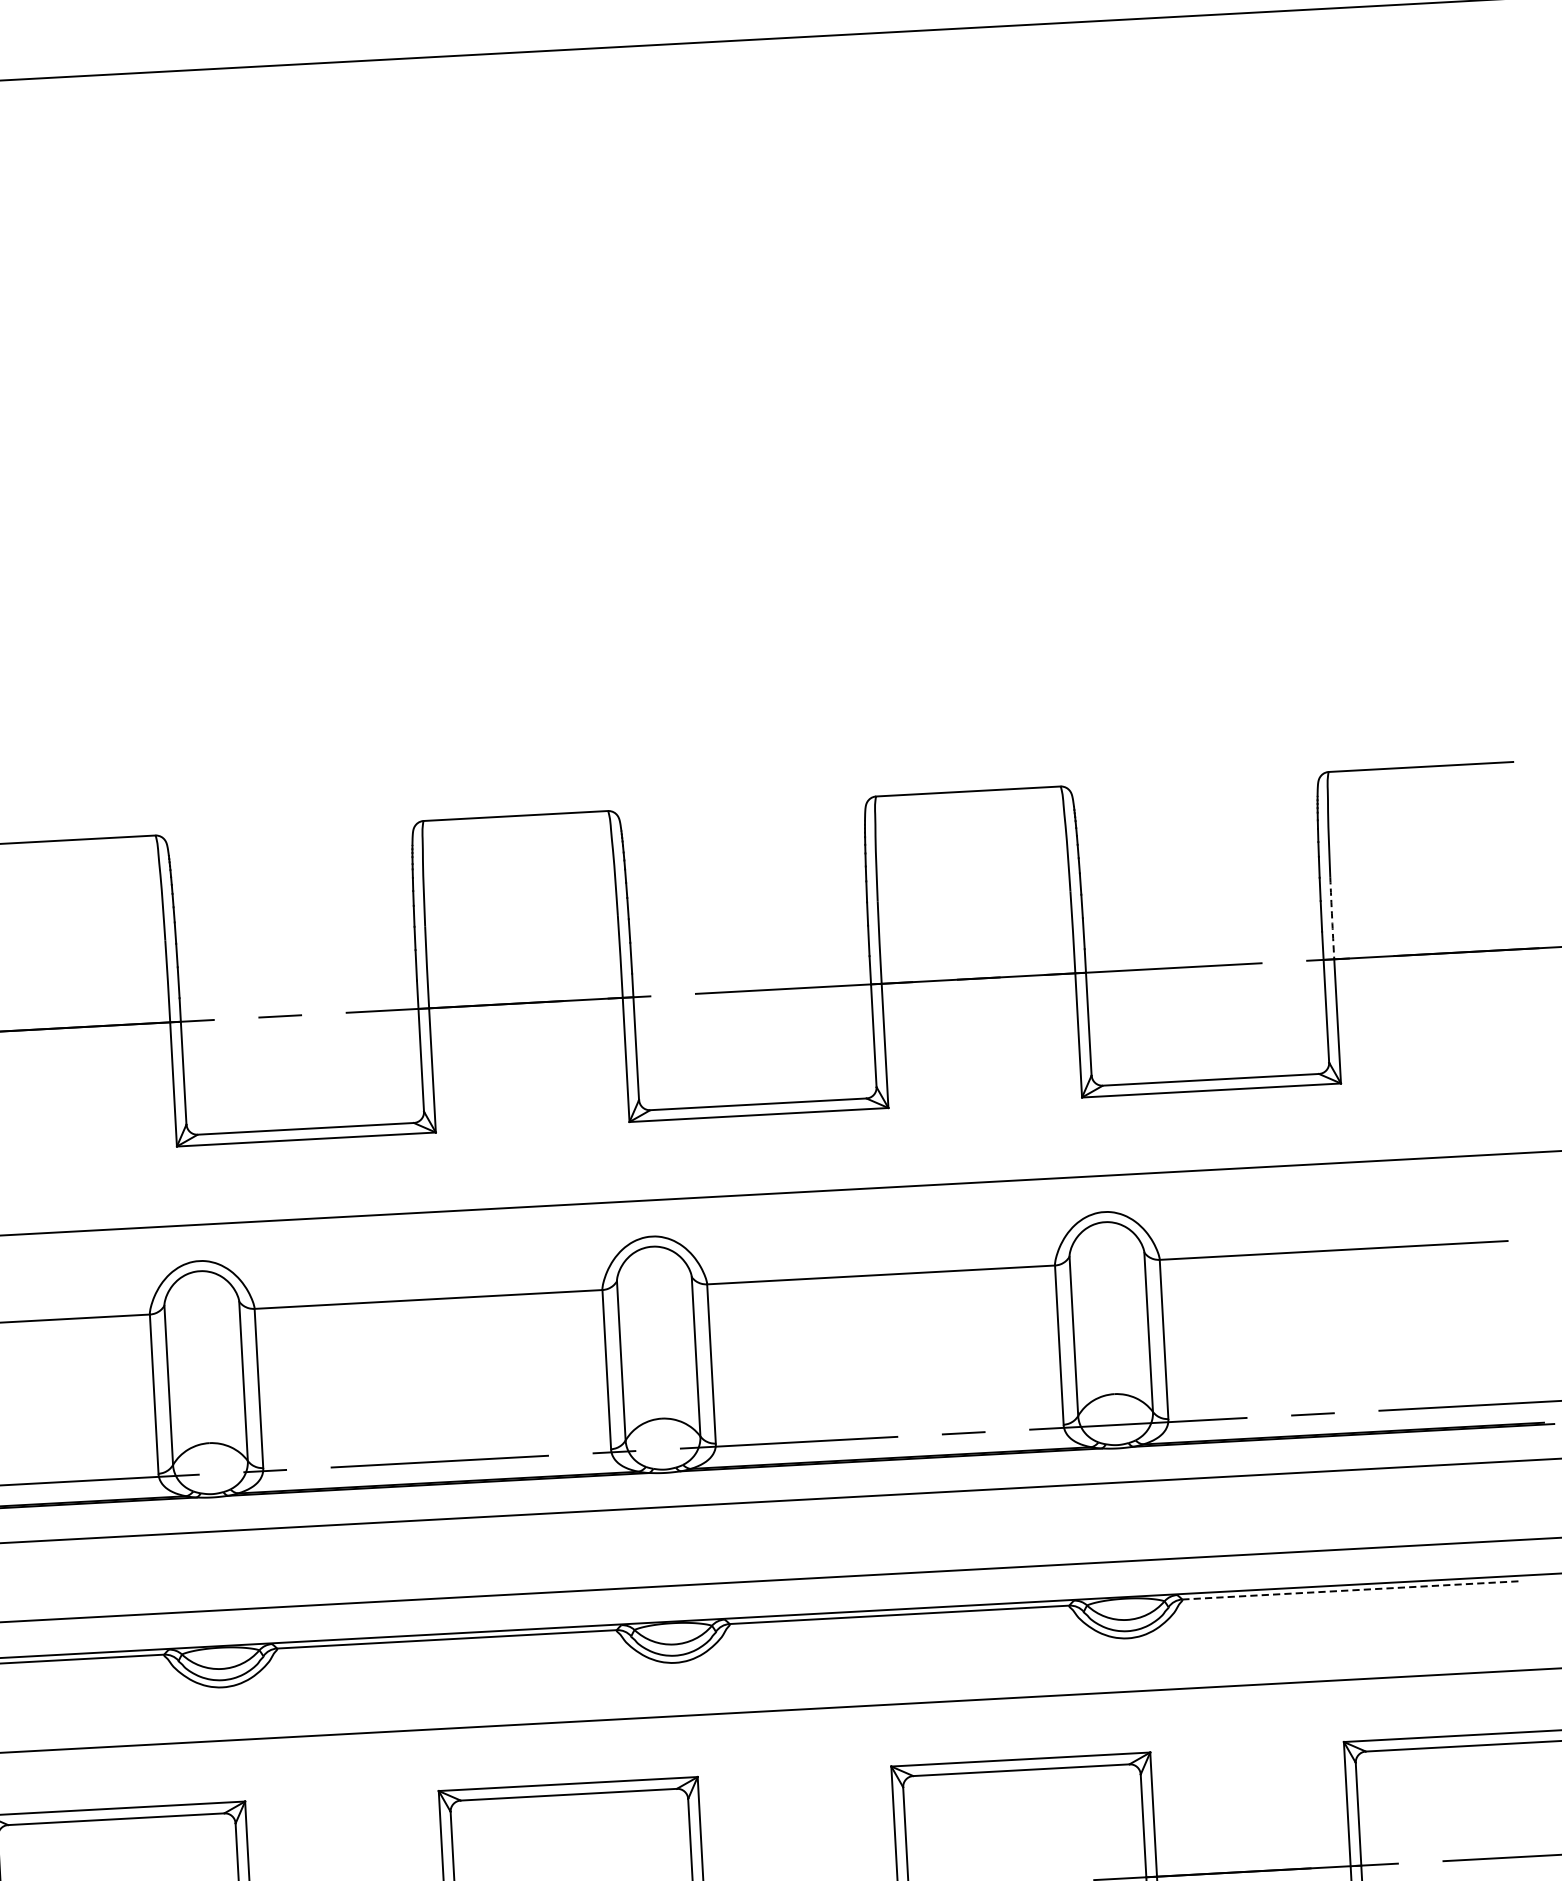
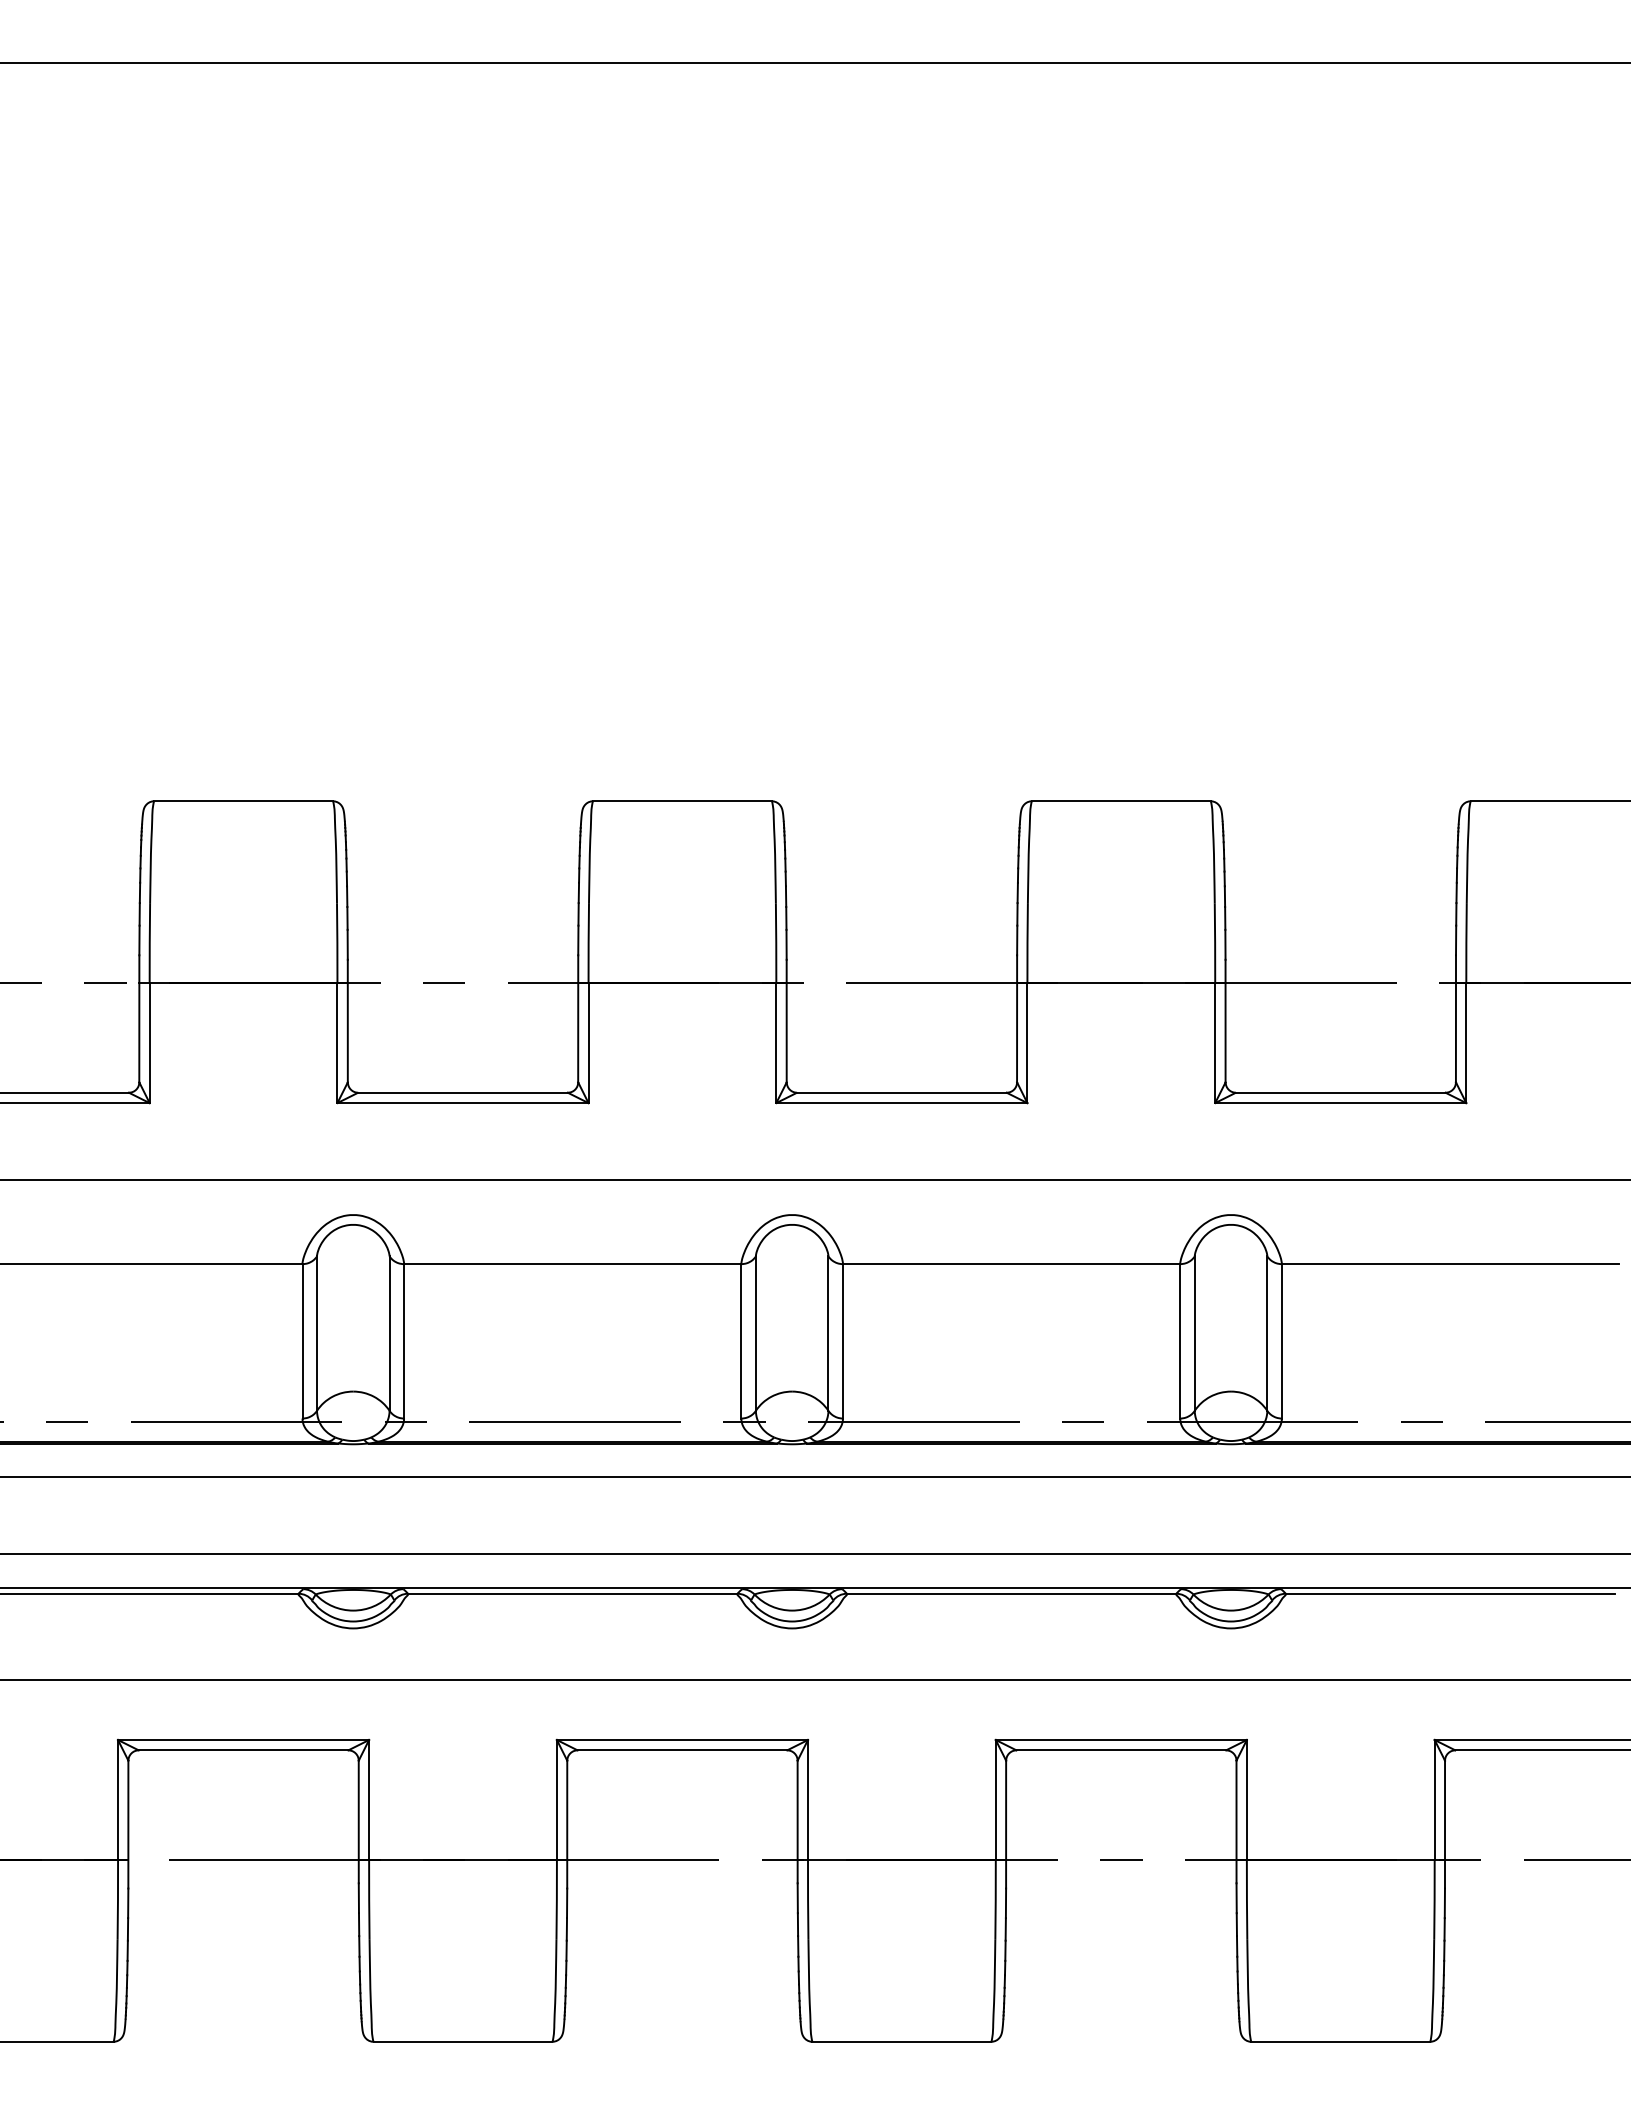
arc: (1332, 917) -> (1466, 942), dashed -> solid
line: (1352, 1590) -> (1450, 1593), dashed -> solid

